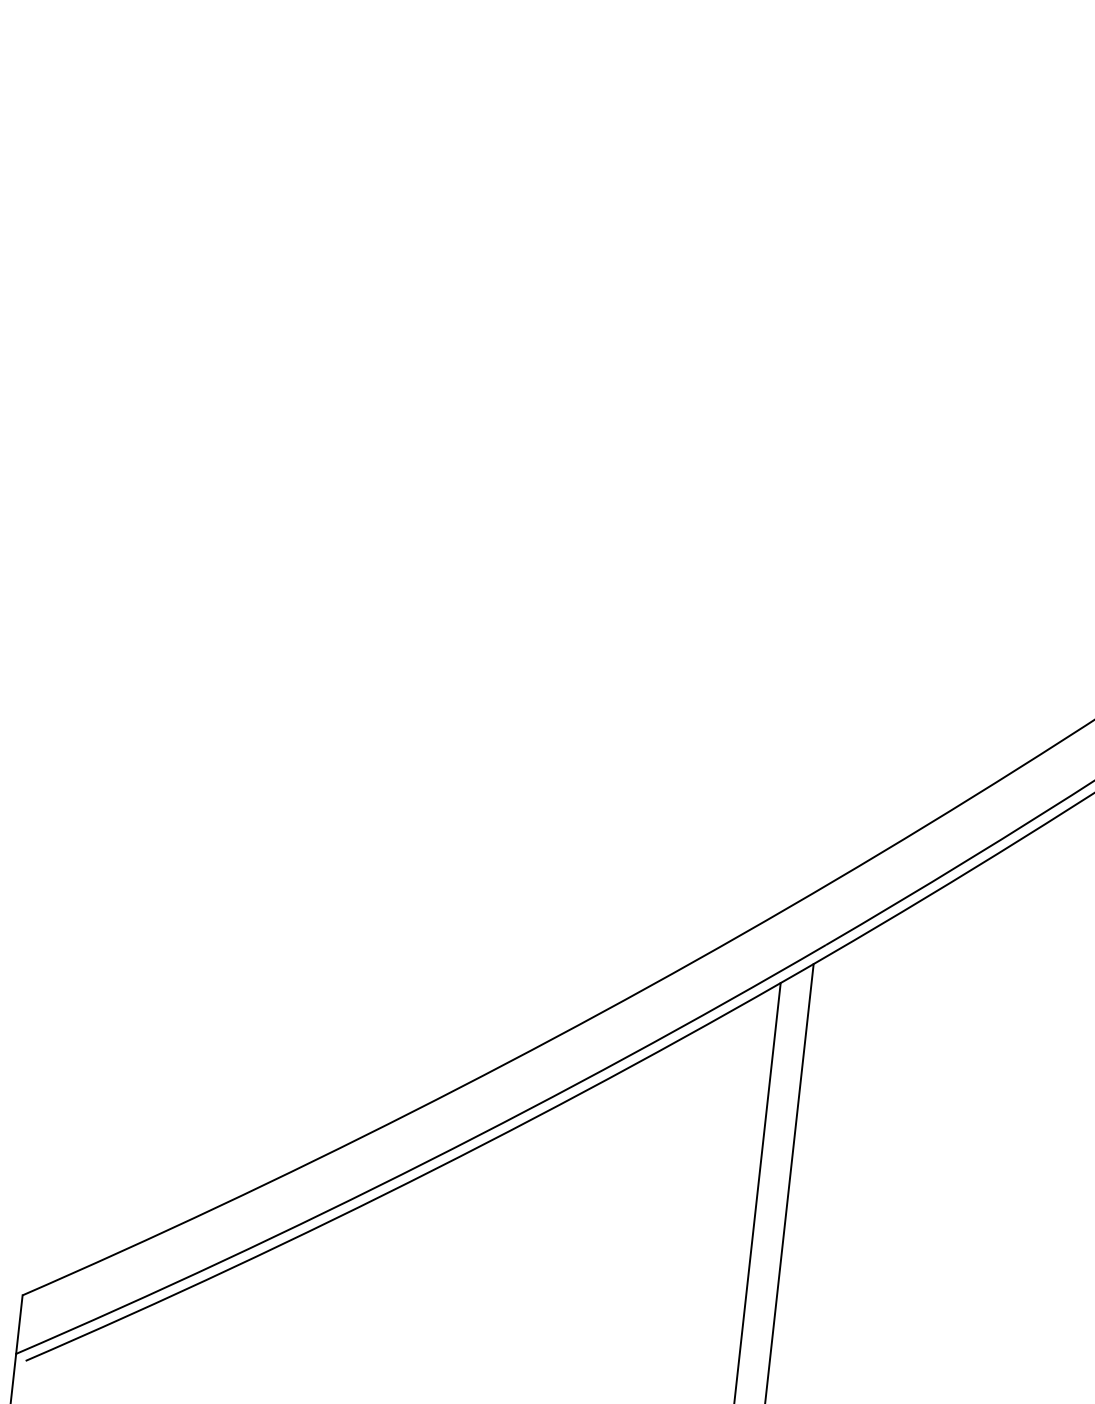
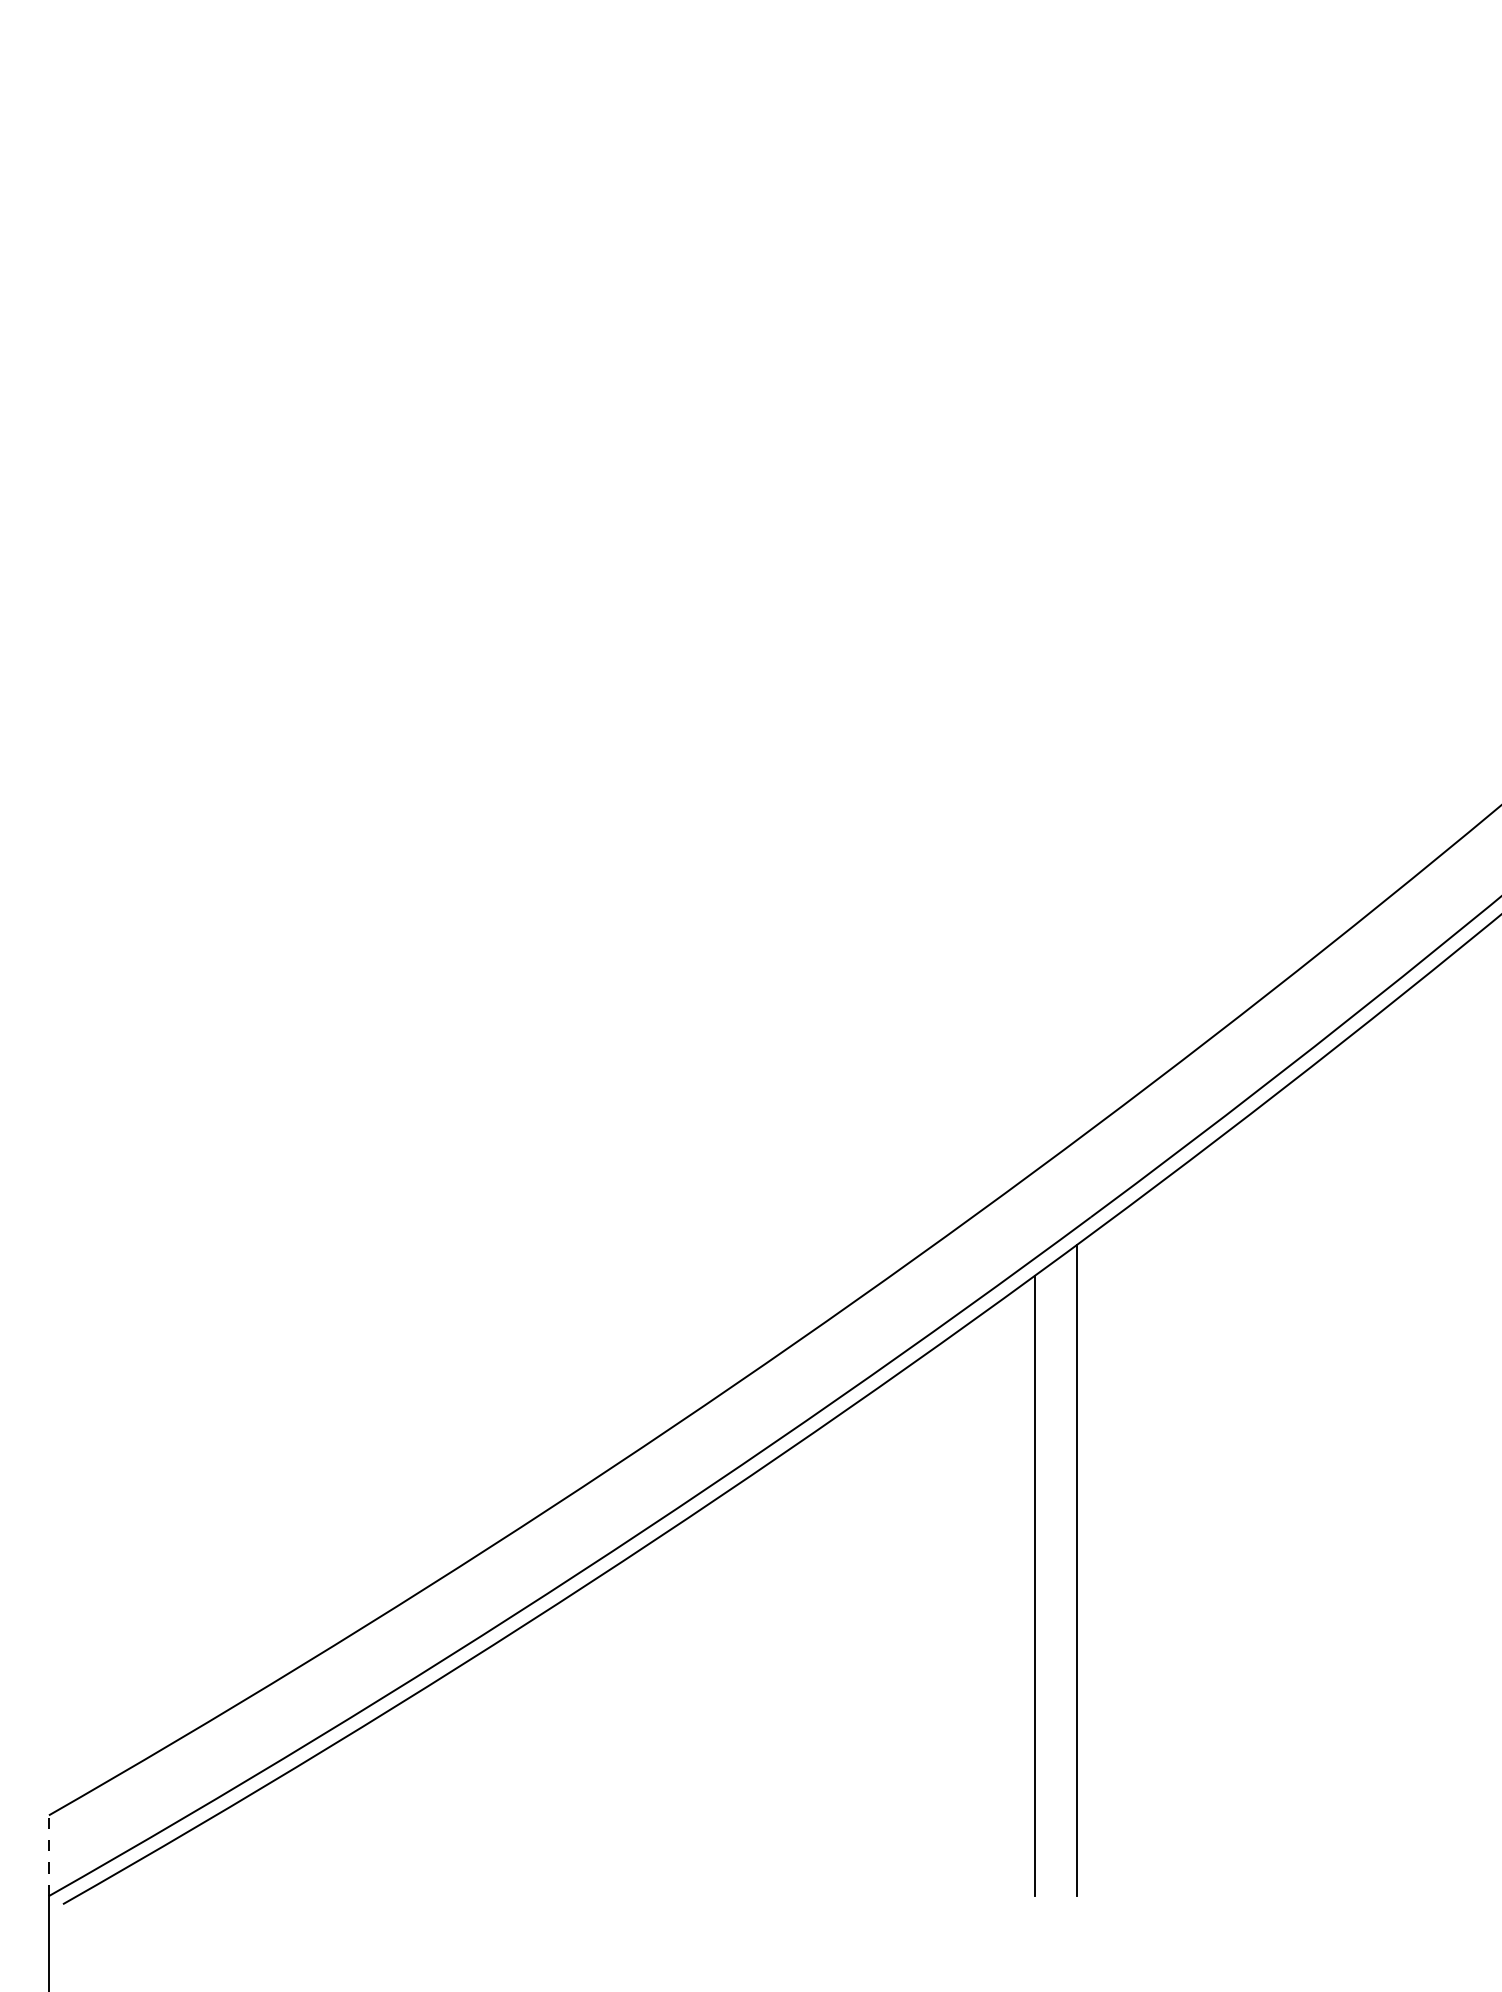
line: (19, 1324) -> (49, 1855), solid -> dashed

